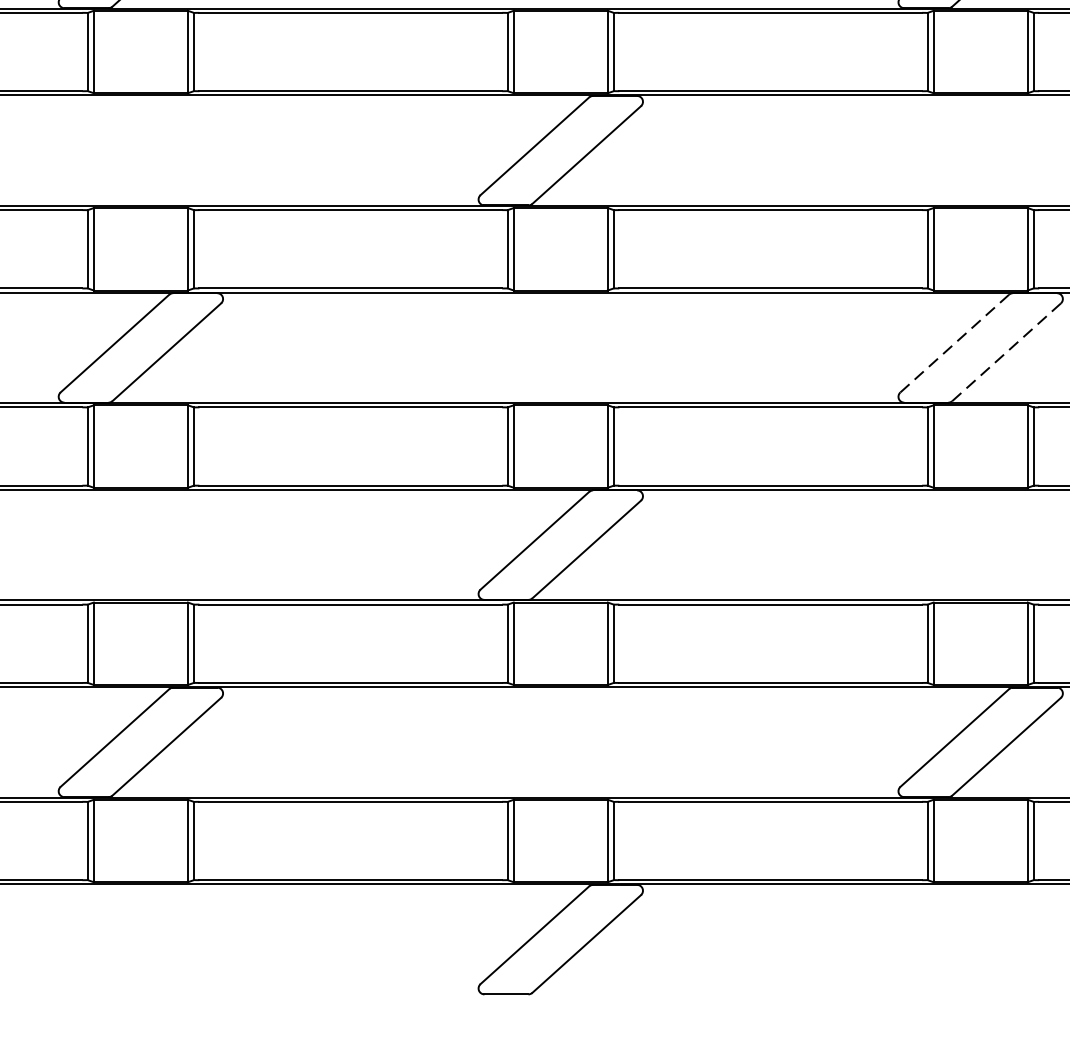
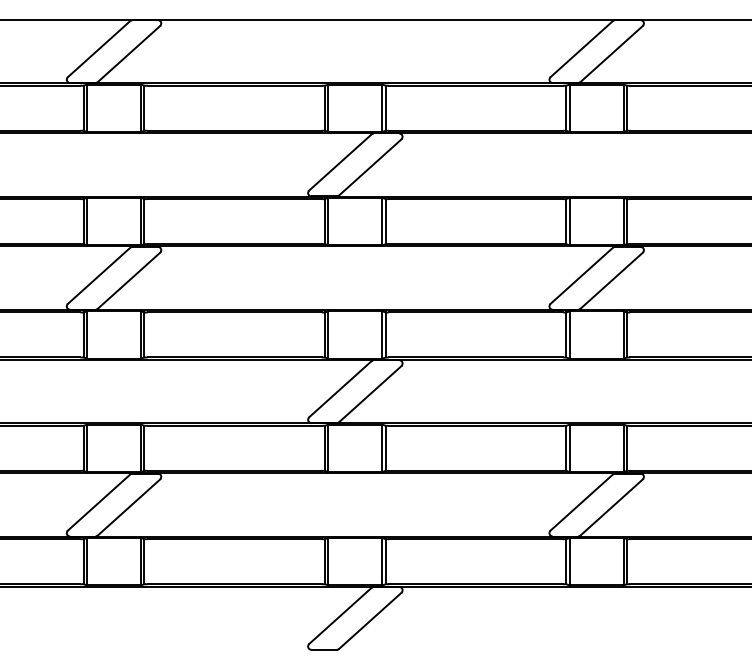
line: (954, 344) -> (581, 276), dashed -> solid
line: (1006, 351) -> (611, 280), dashed -> solid

